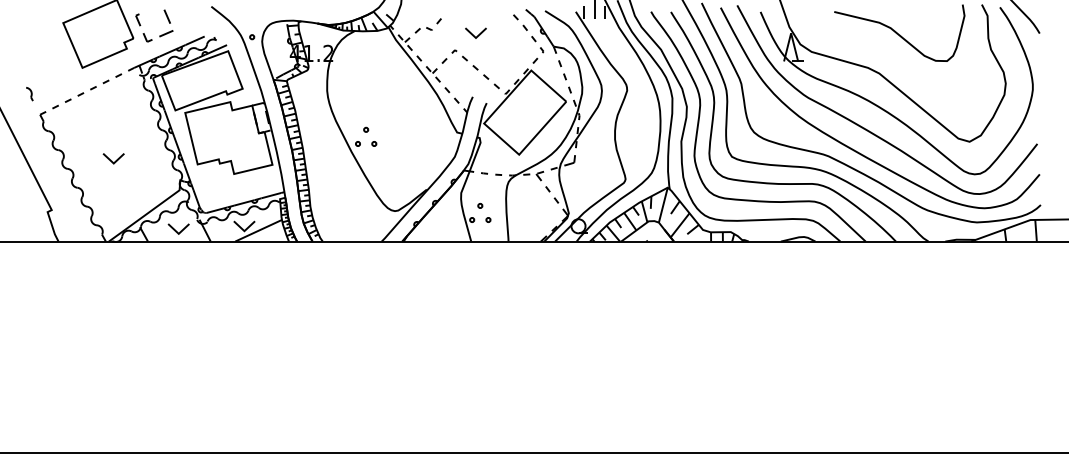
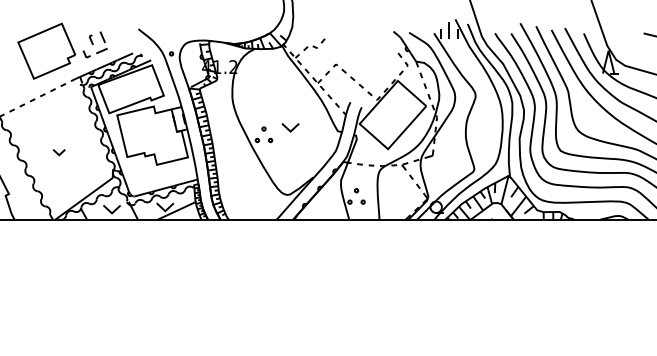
part: (138, 19) -> (91, 39), moved
part: (520, 22) -> (389, 41), removed
part: (475, 32) -> (290, 127), moved
part: (113, 158) -> (59, 152), size x0.7

